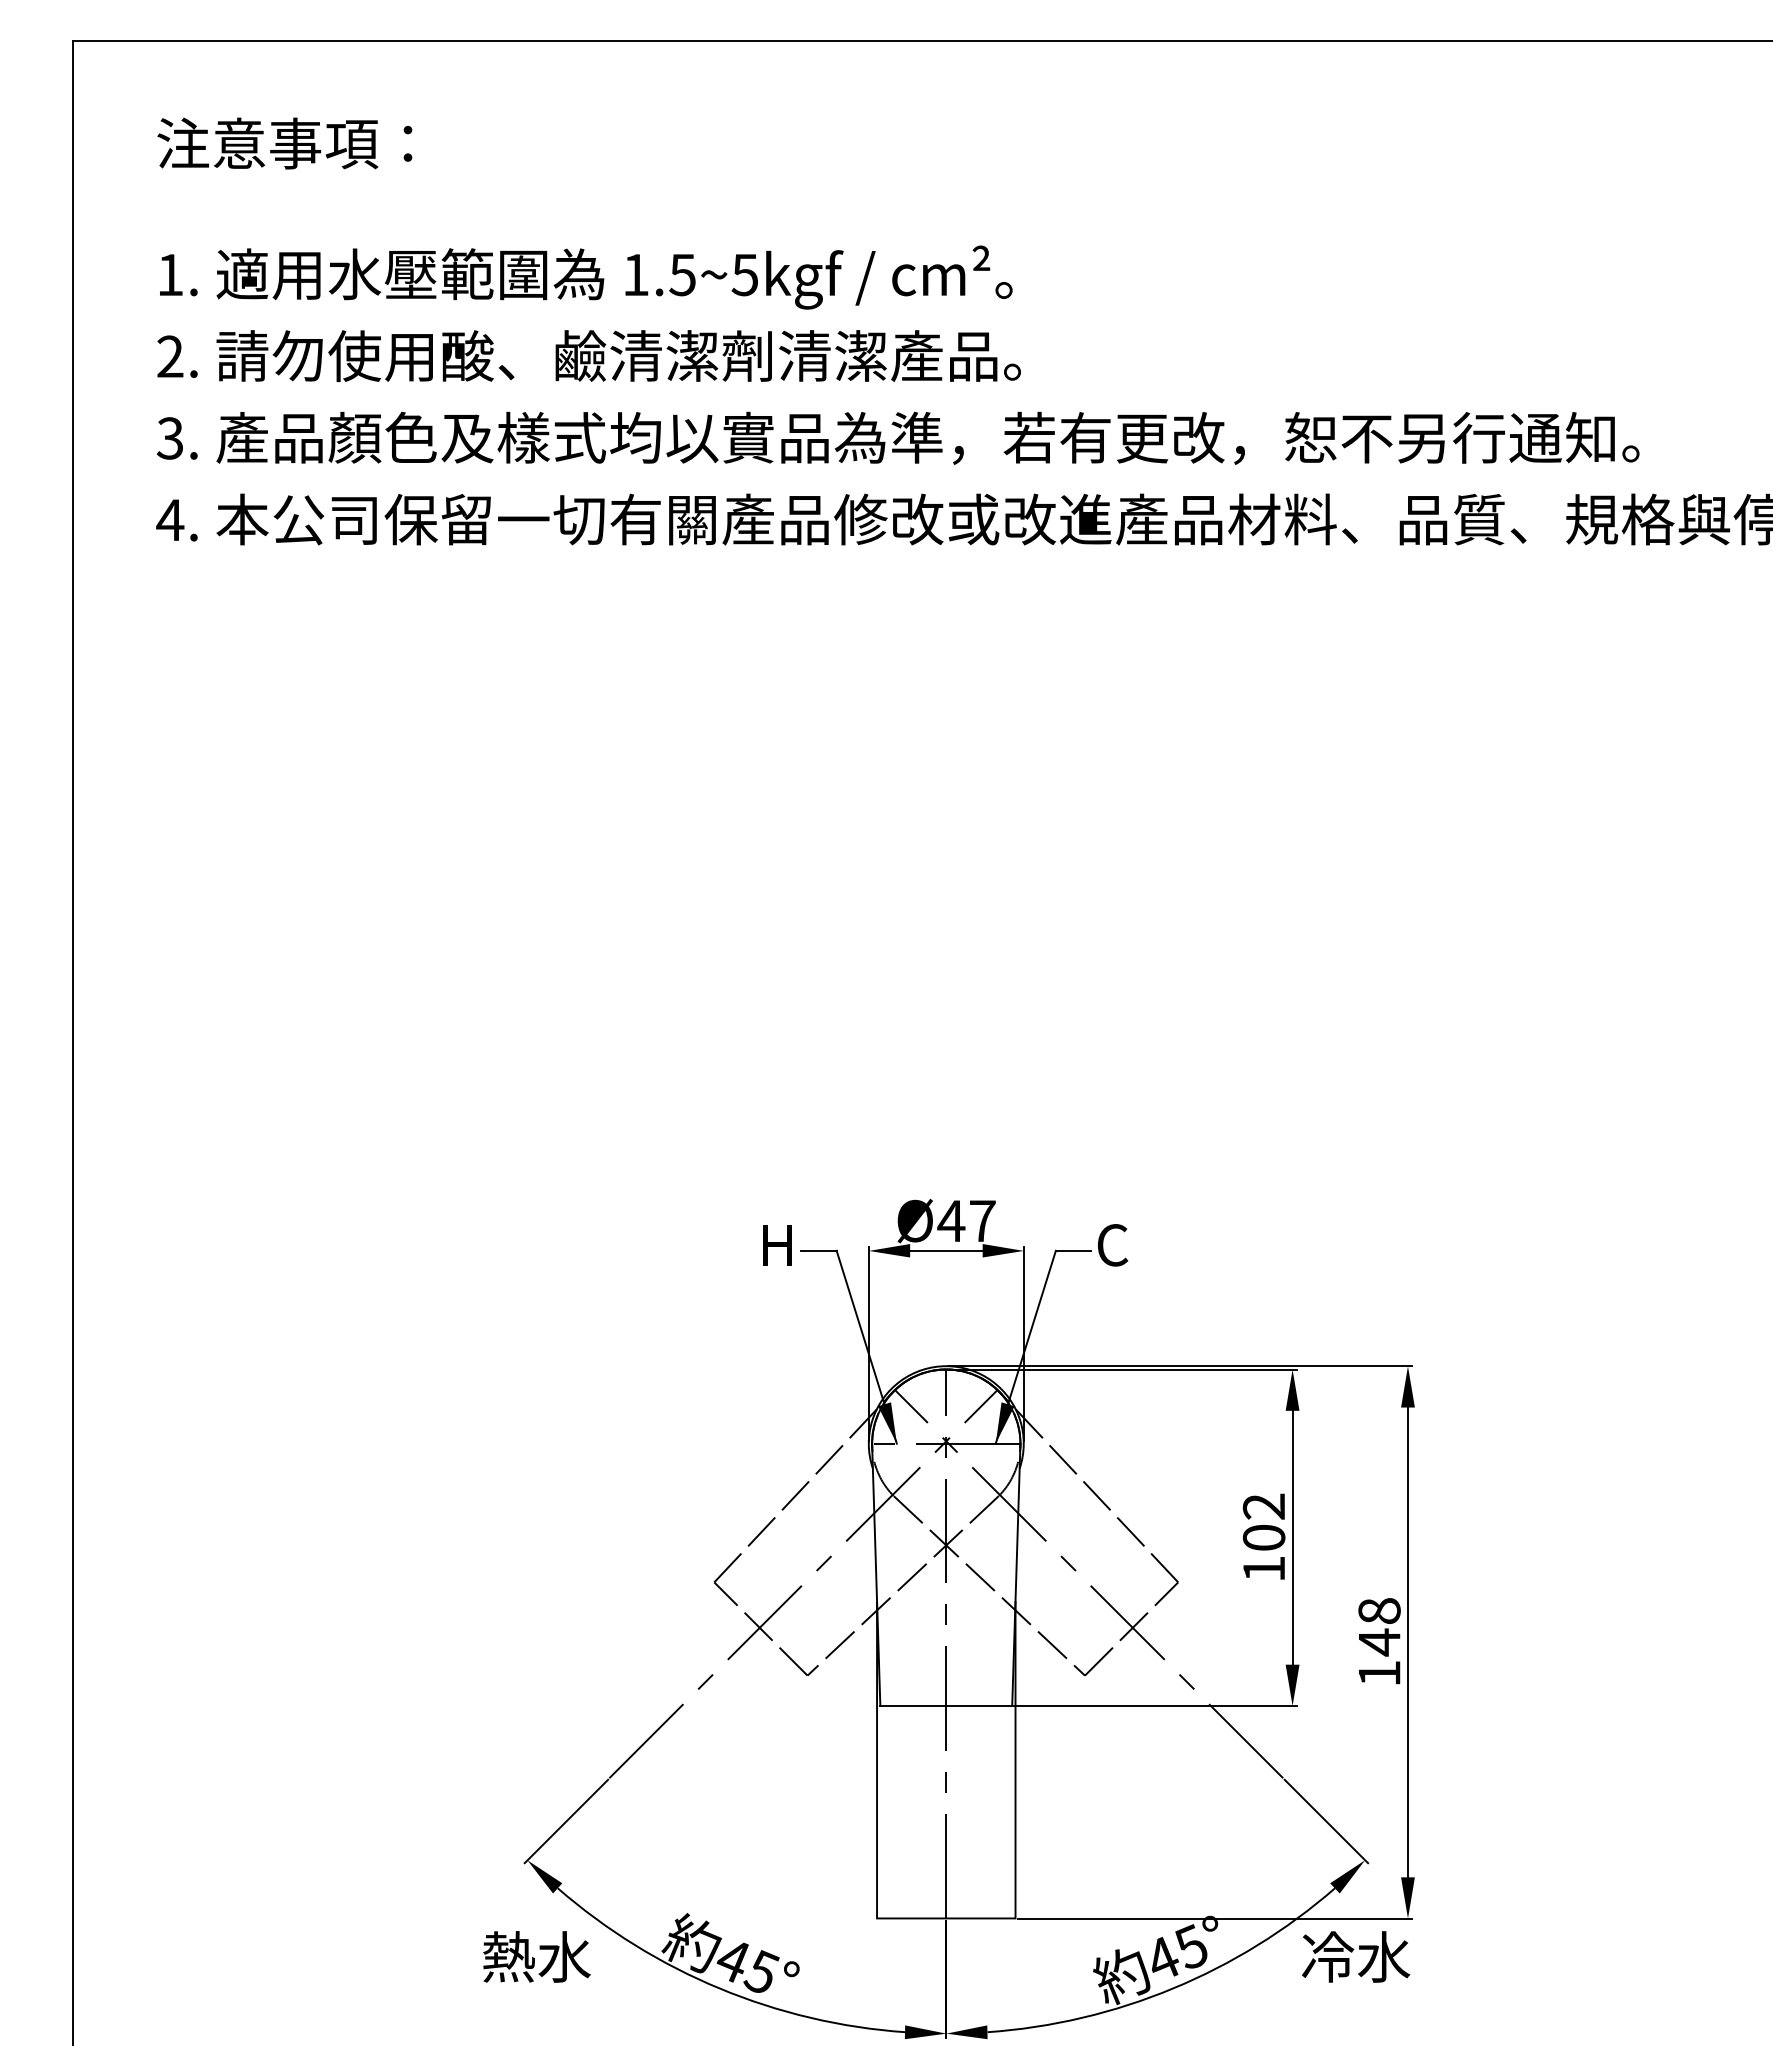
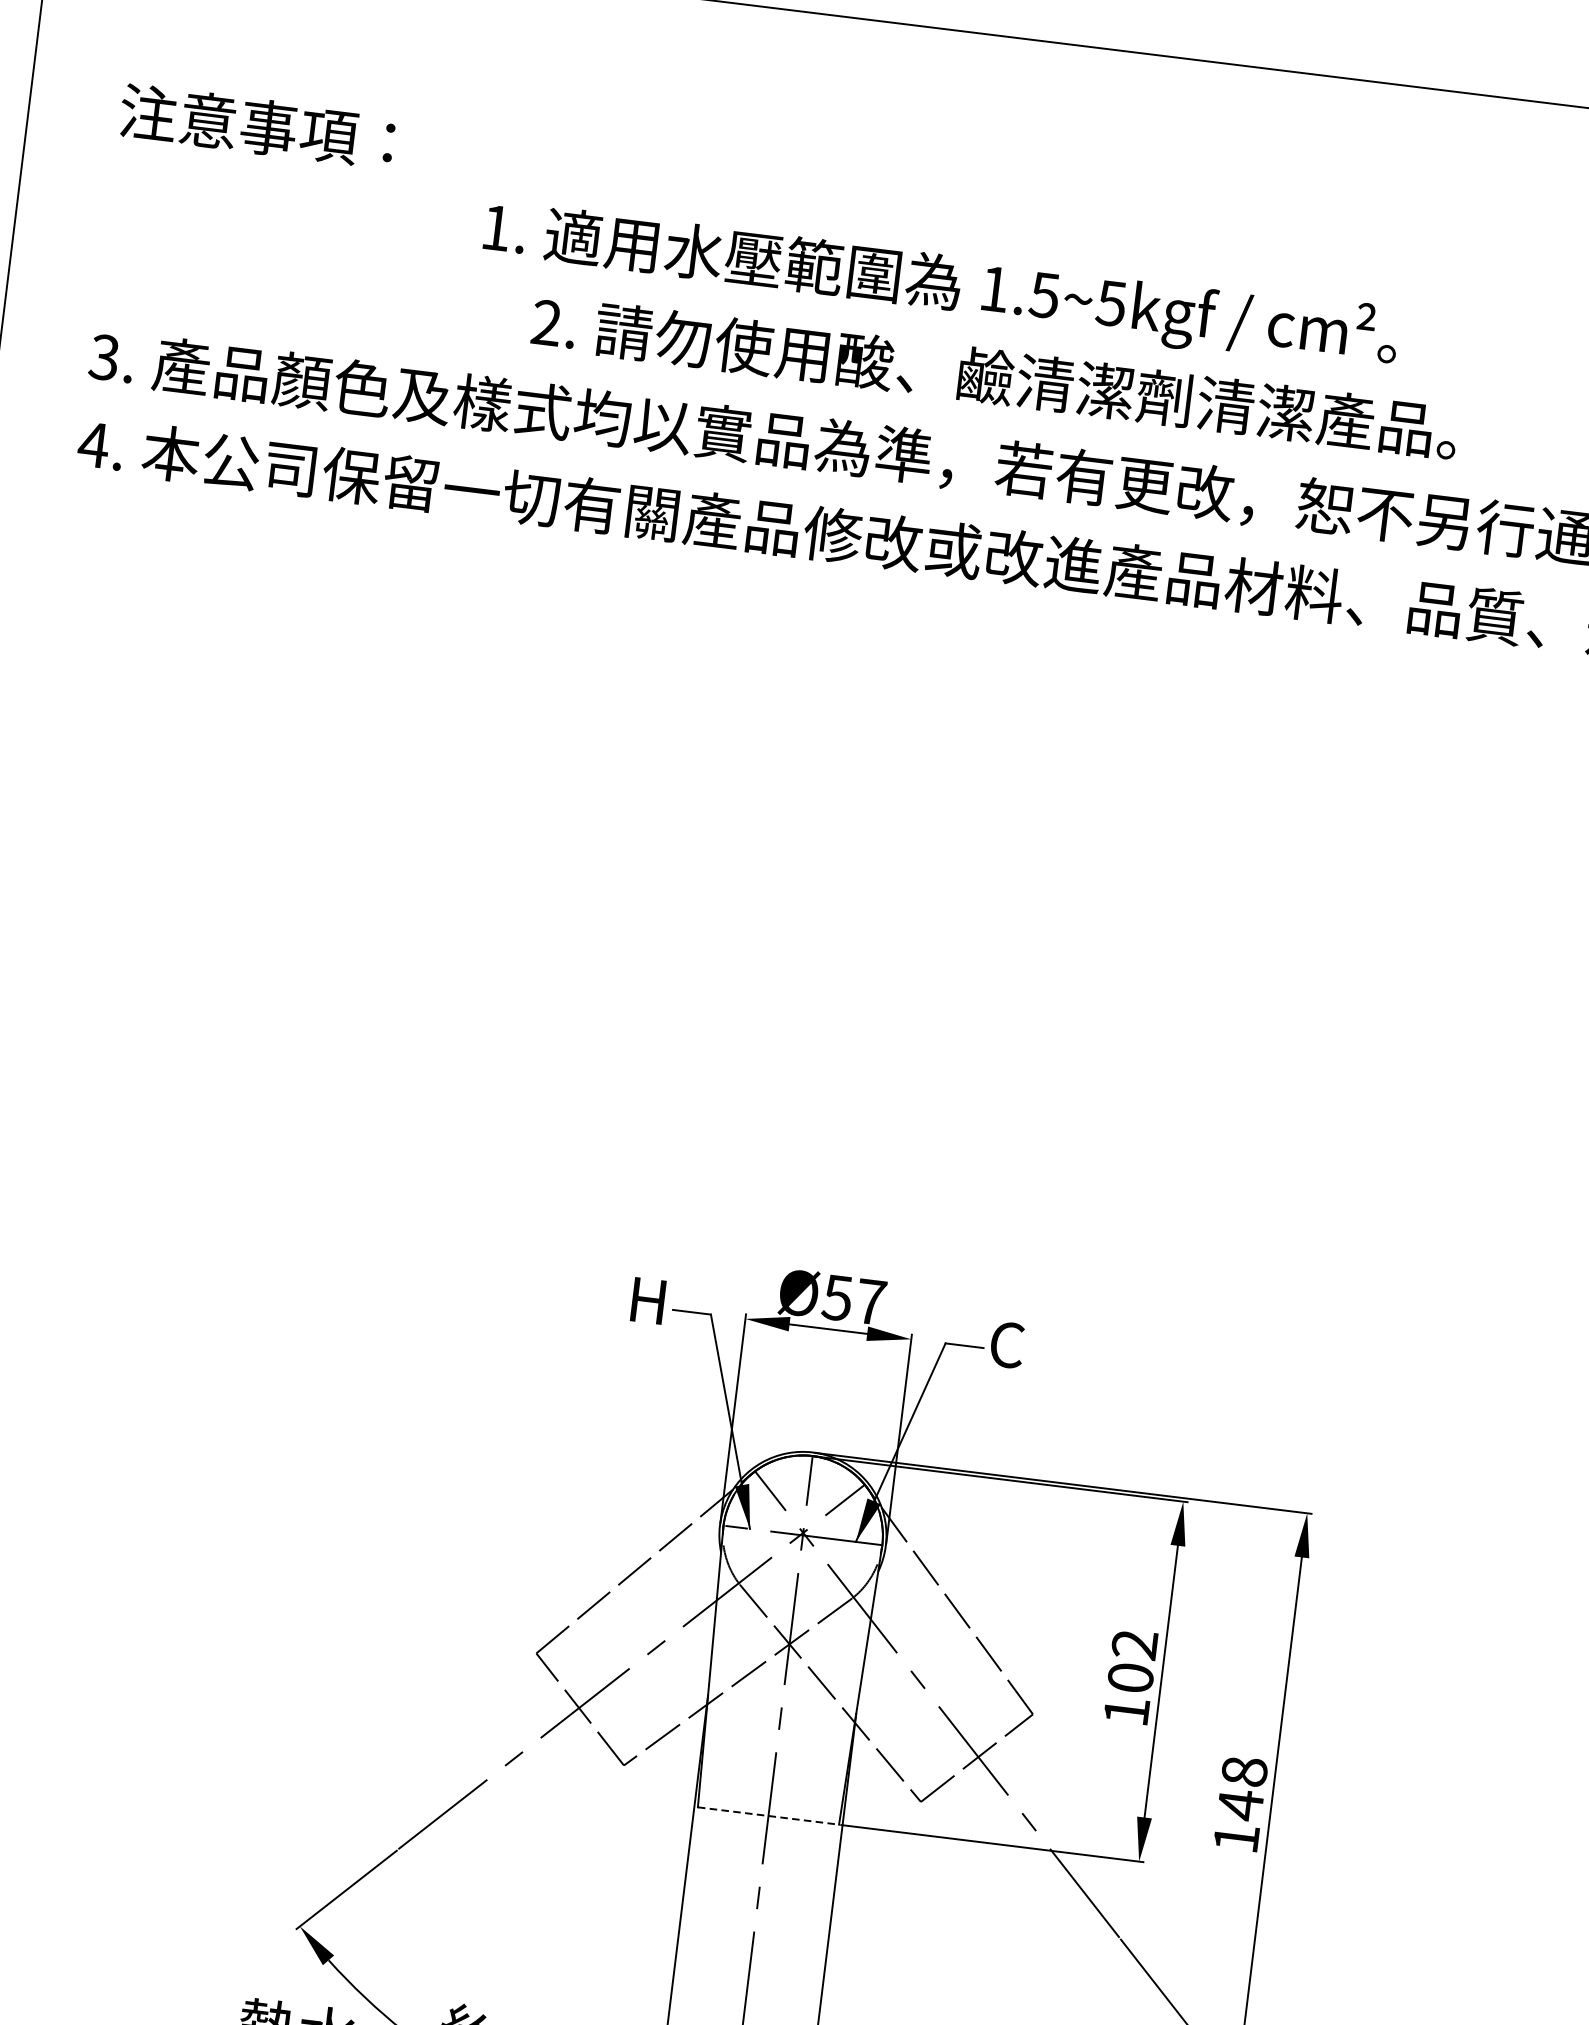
text: (284, 143) -> (256, 126), moved
text: (586, 277) -> (941, 285), moved
text: (588, 355) -> (994, 376), moved
text: (951, 1221) -> (837, 1298), Ø47 -> Ø57
line: (946, 1705) -> (768, 1815), solid -> dashed

